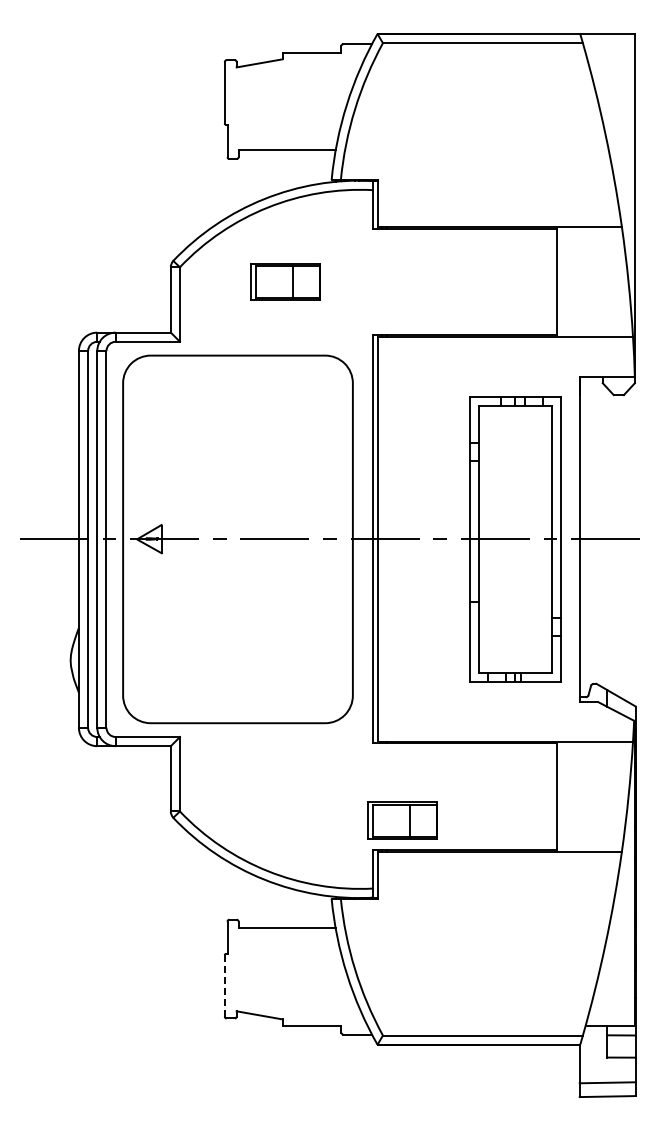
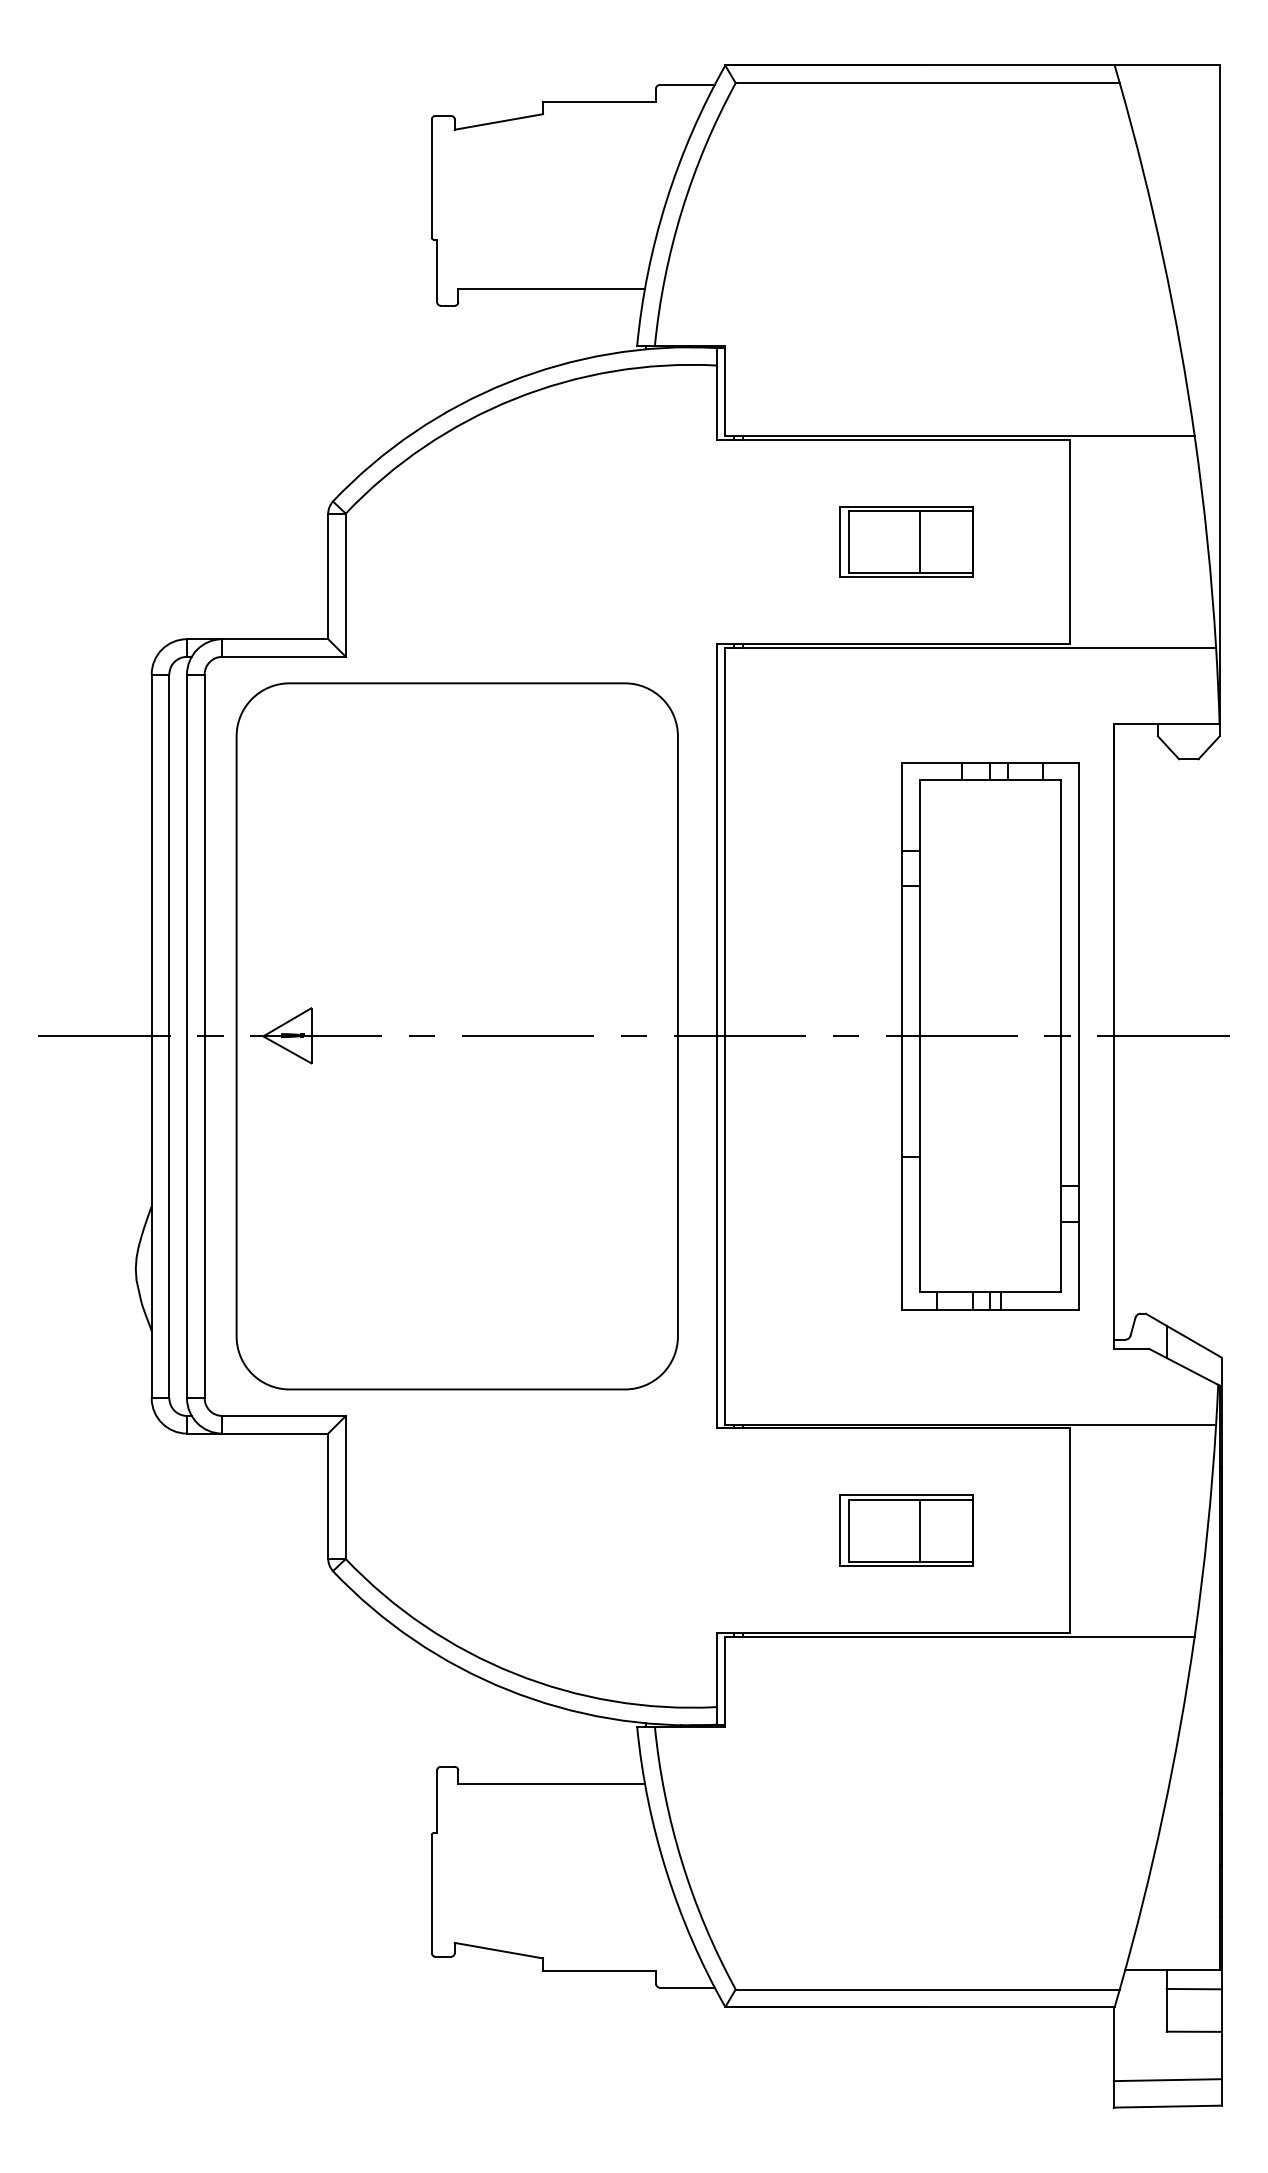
part: (285, 281) -> (905, 540), moved
part: (402, 820) -> (905, 1530), moved
line: (224, 985) -> (431, 1893), dashed -> solid

